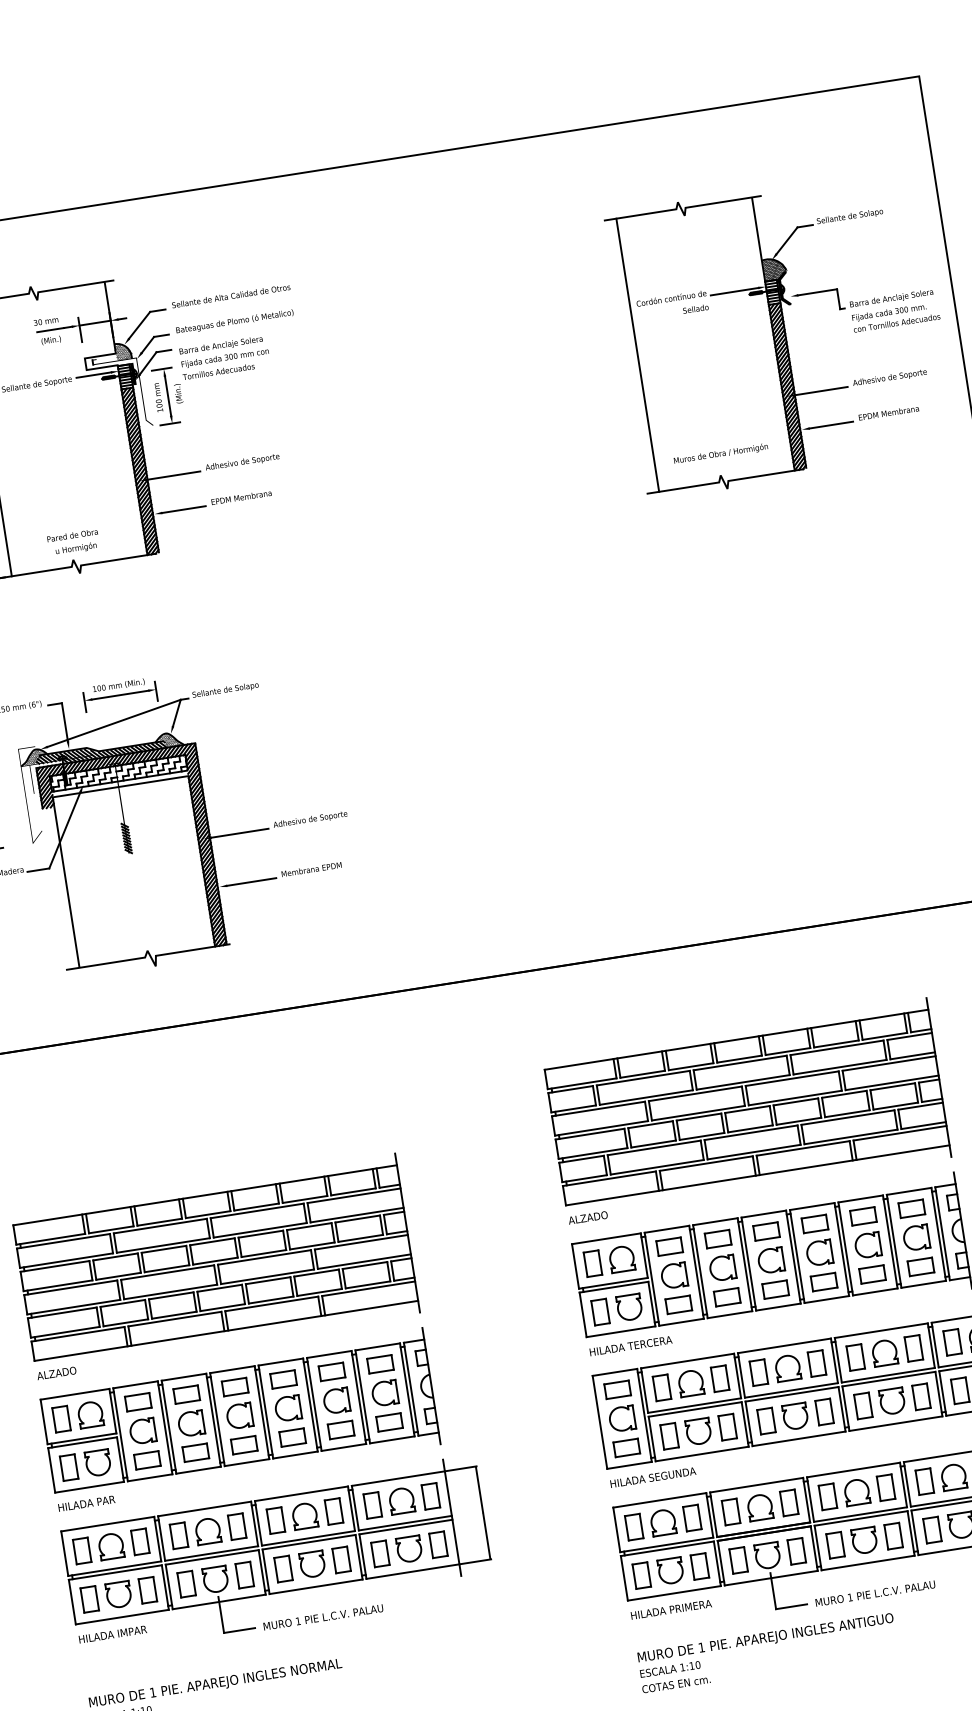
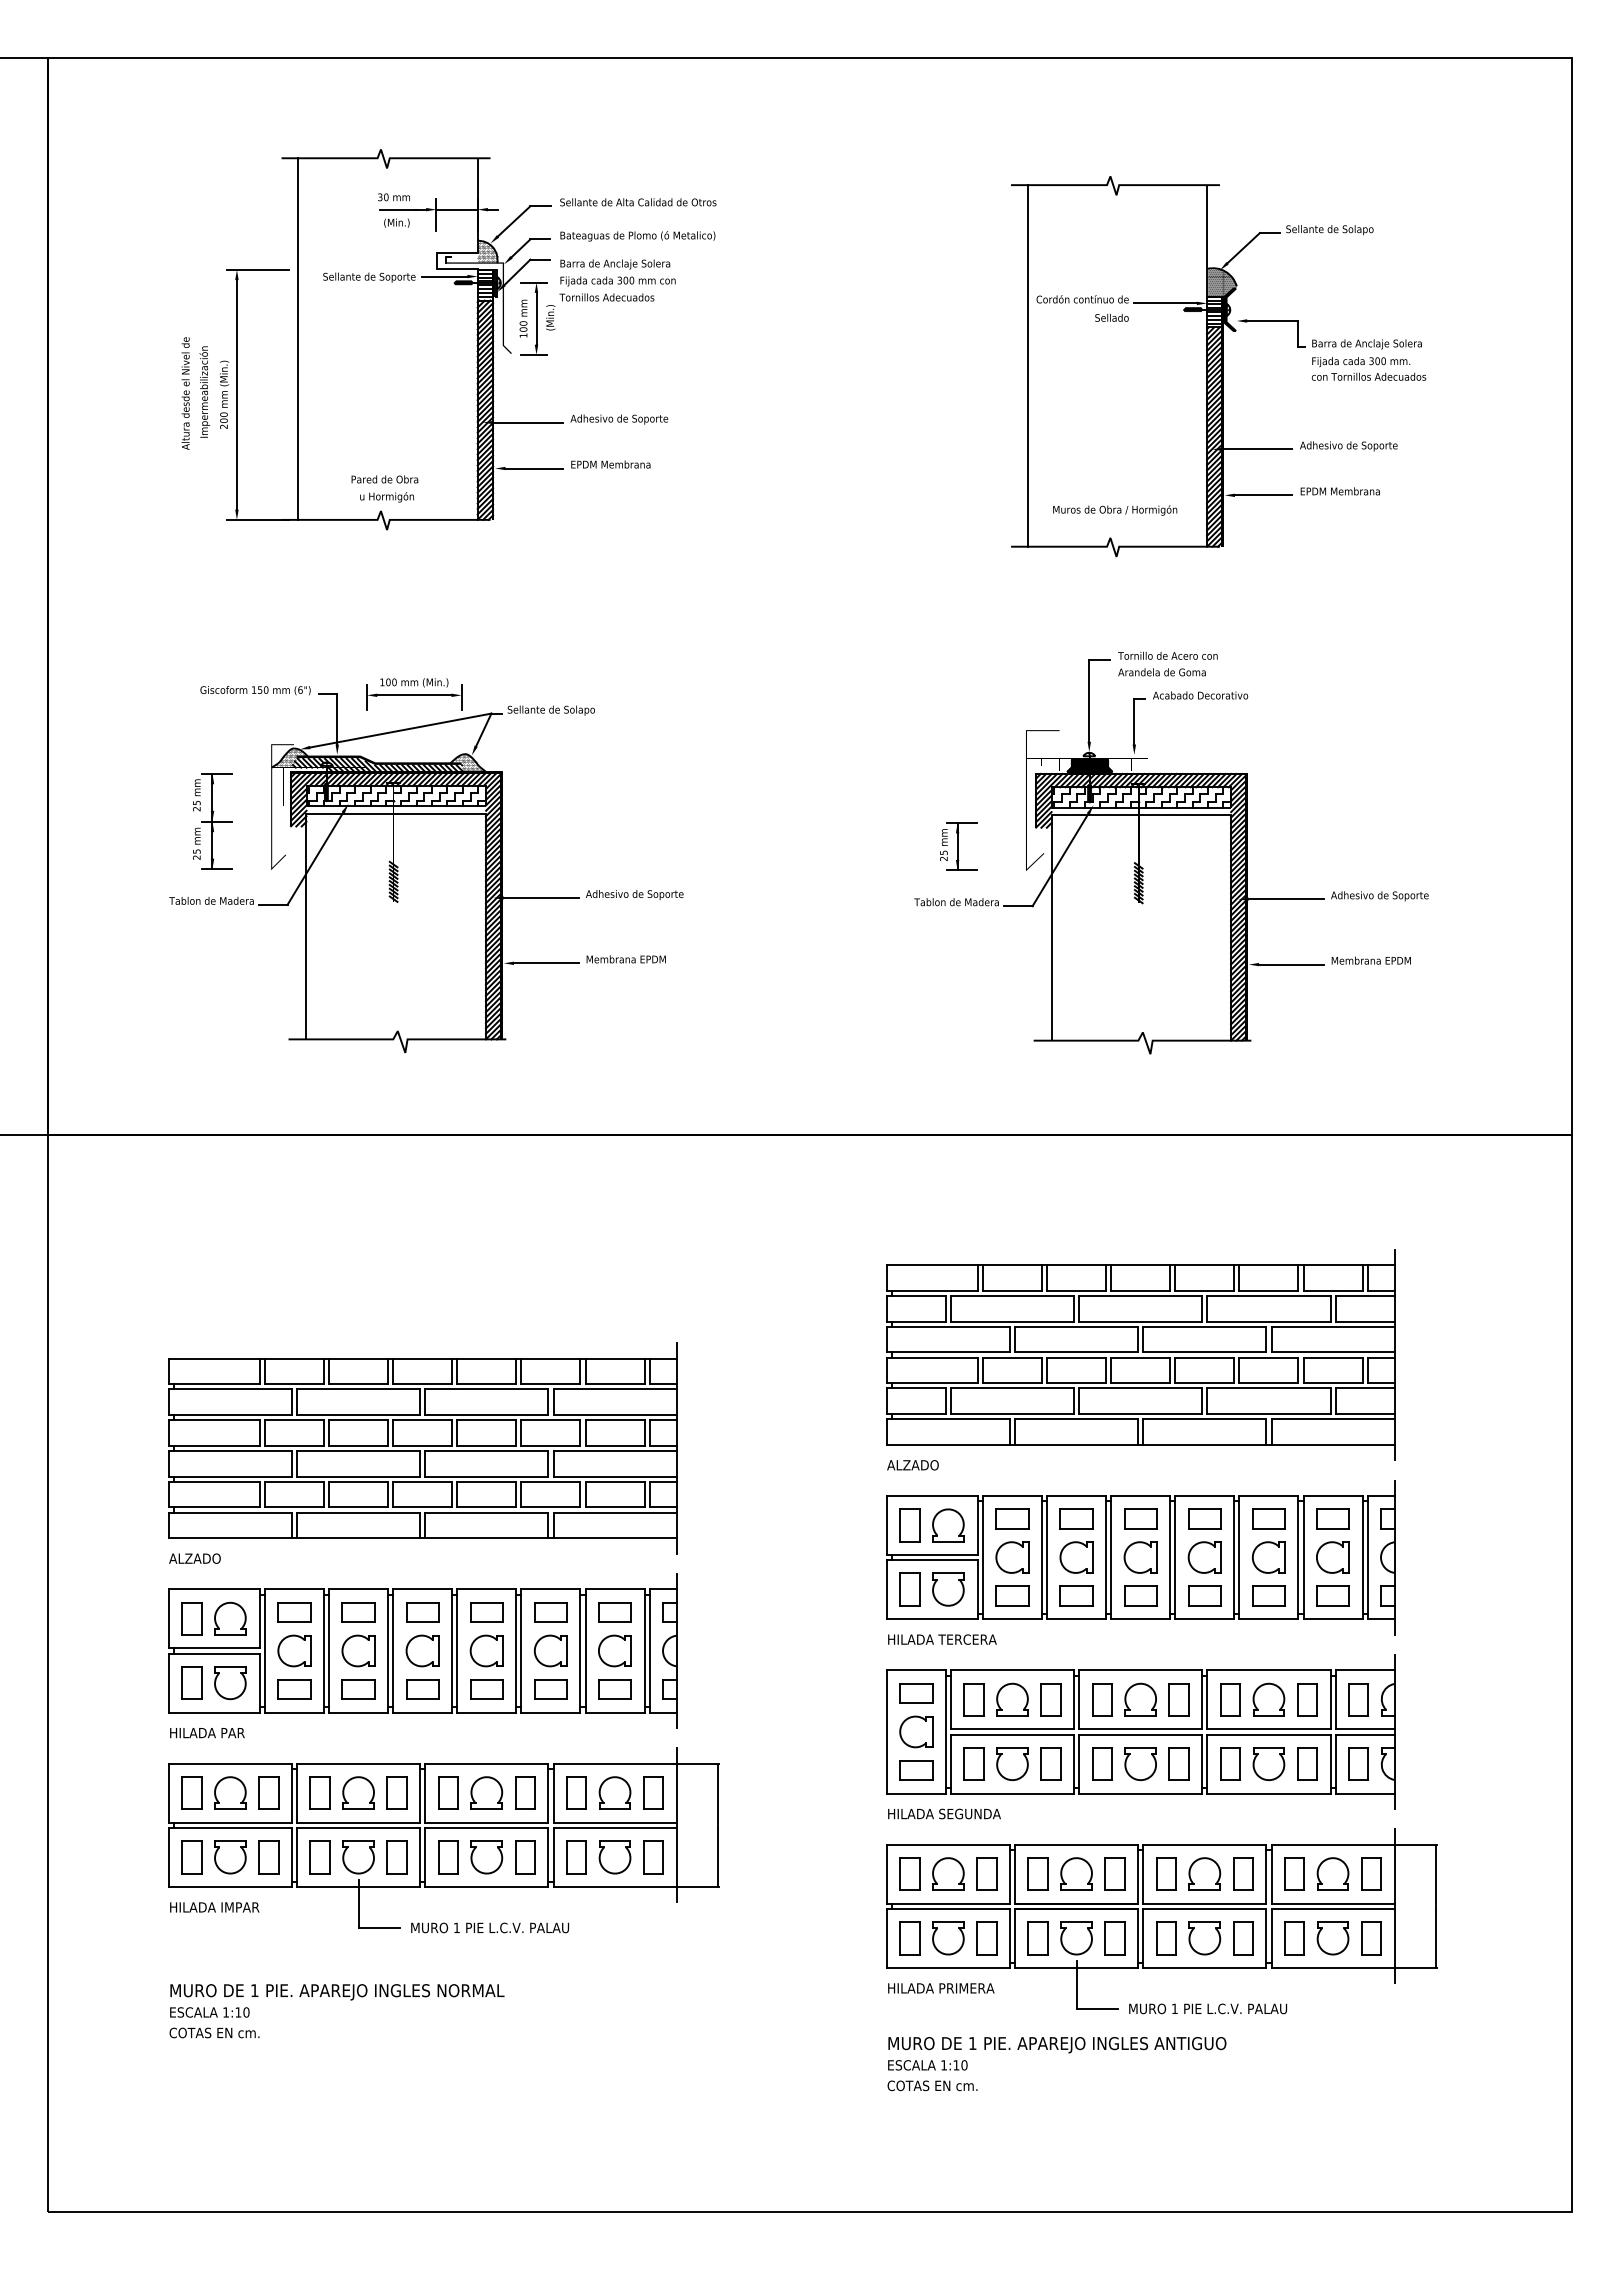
part: (782, 333) -> (1218, 366), moved
part: (710, 724) -> (1171, 852), added

